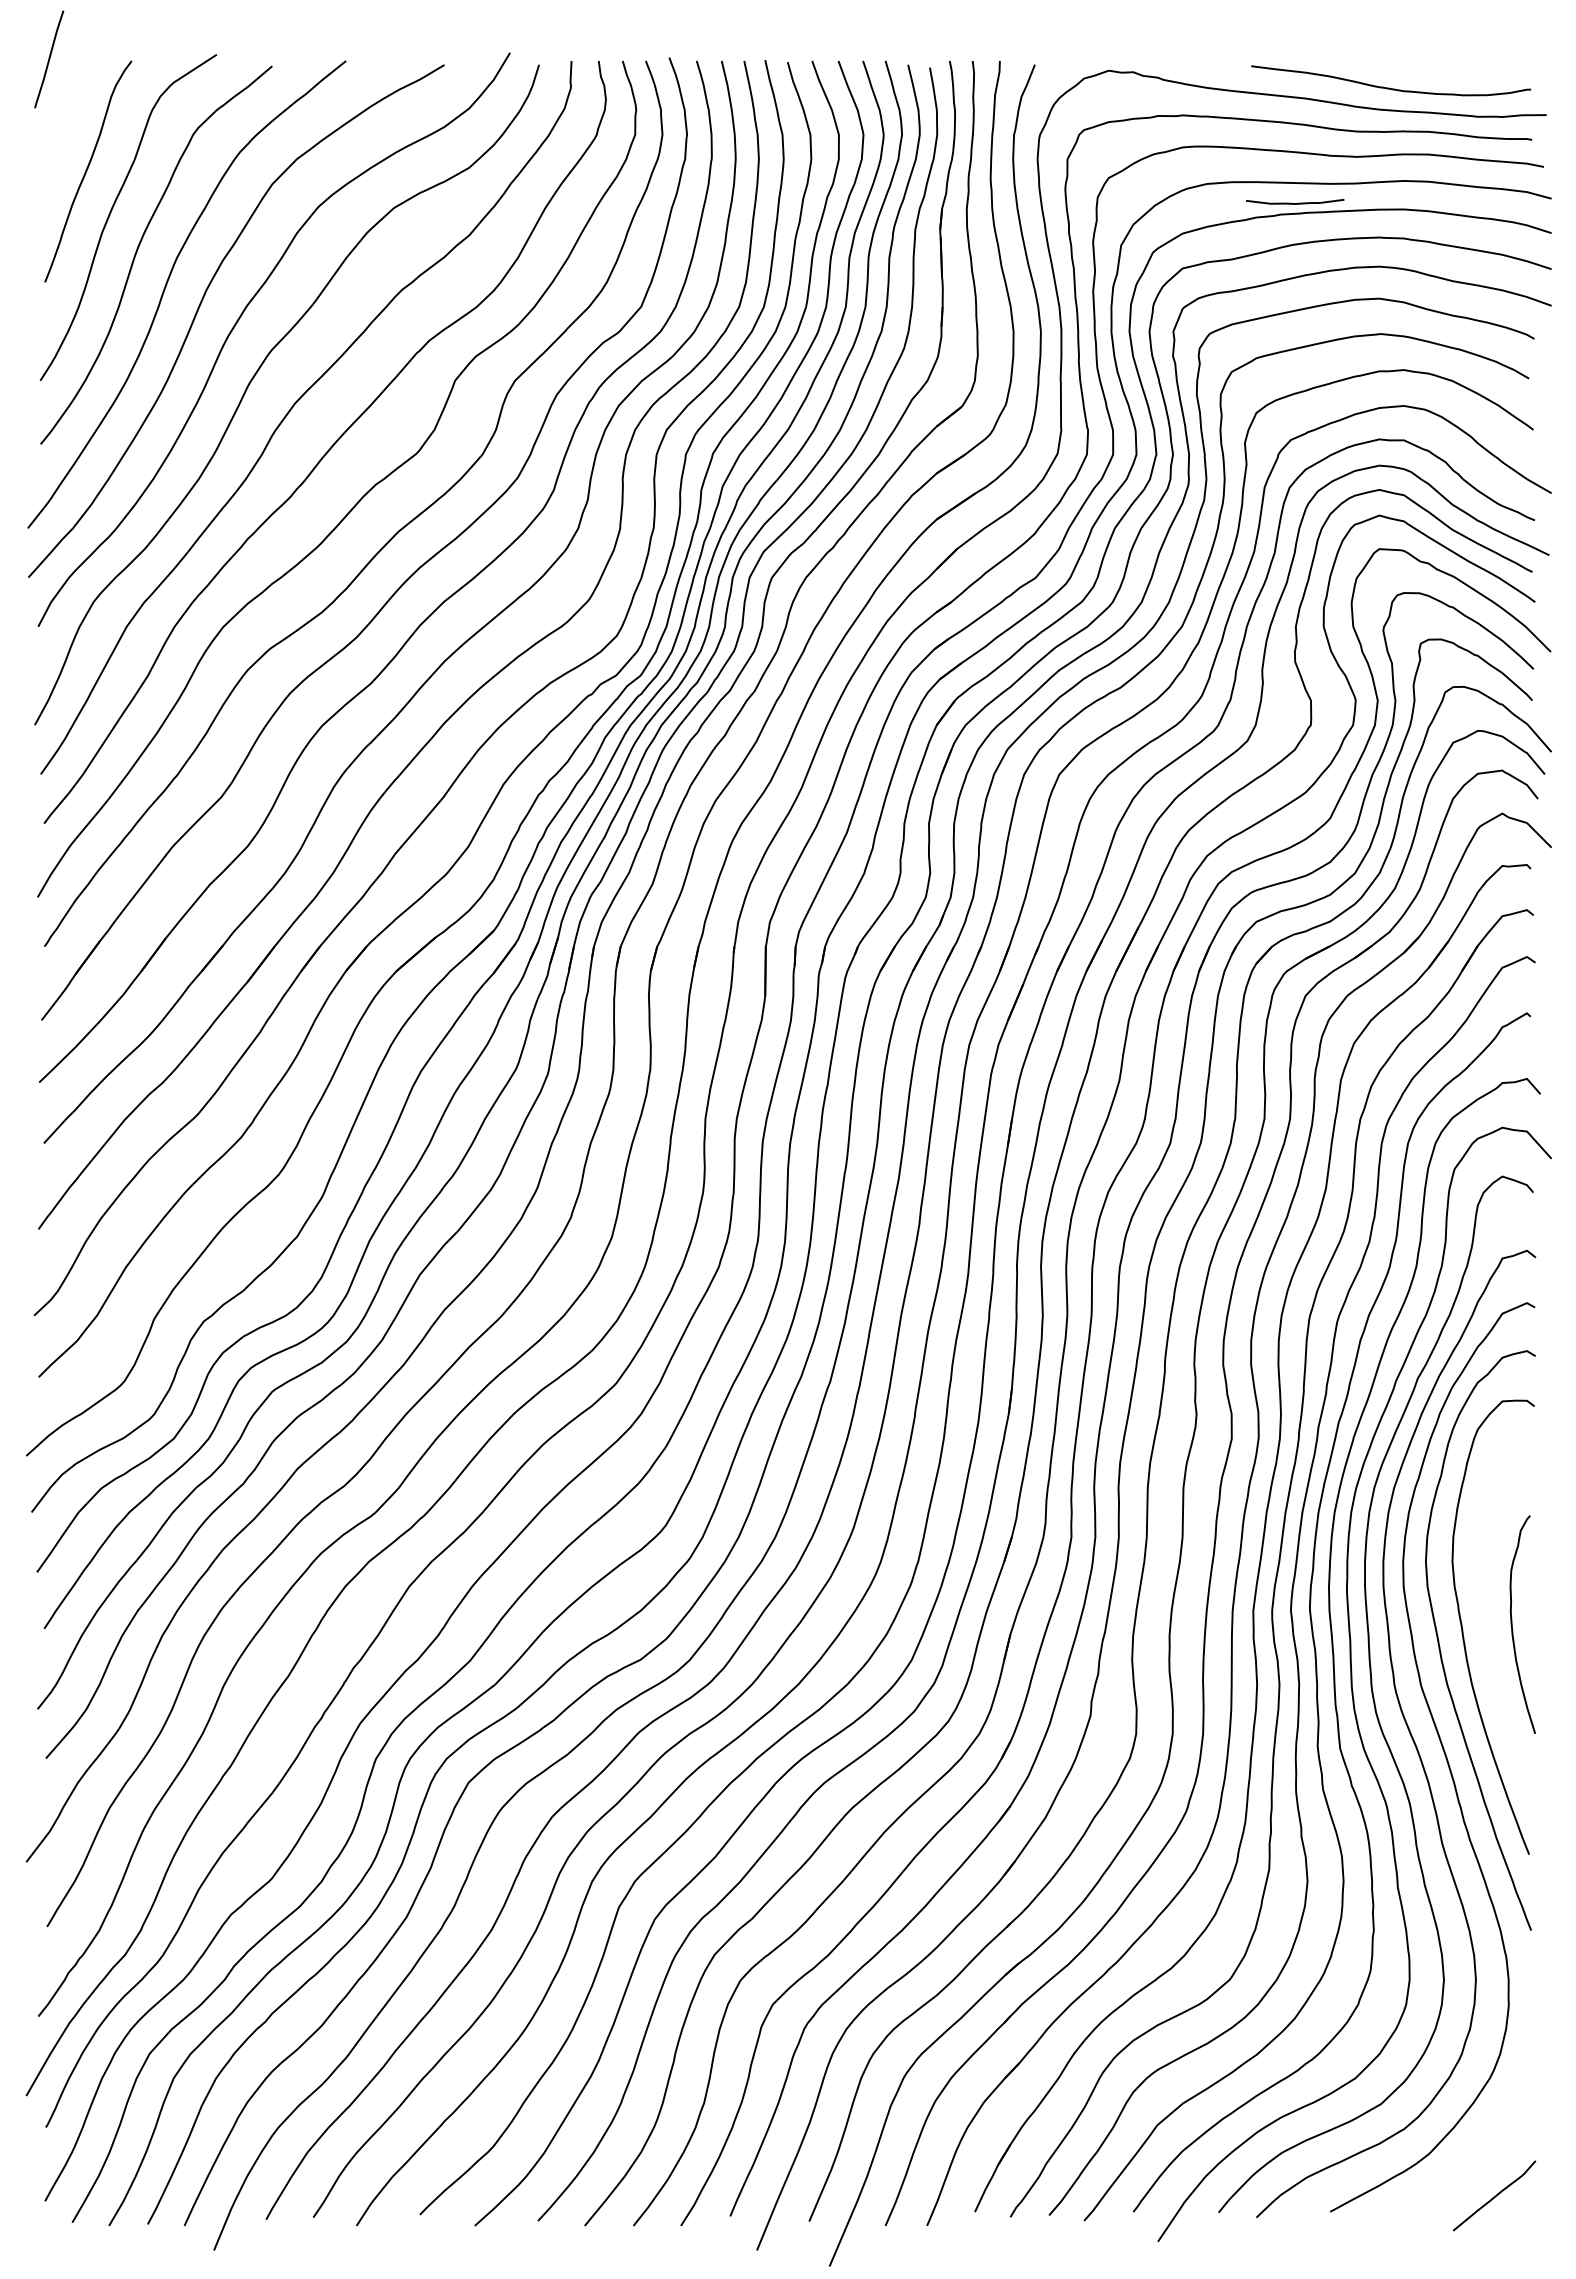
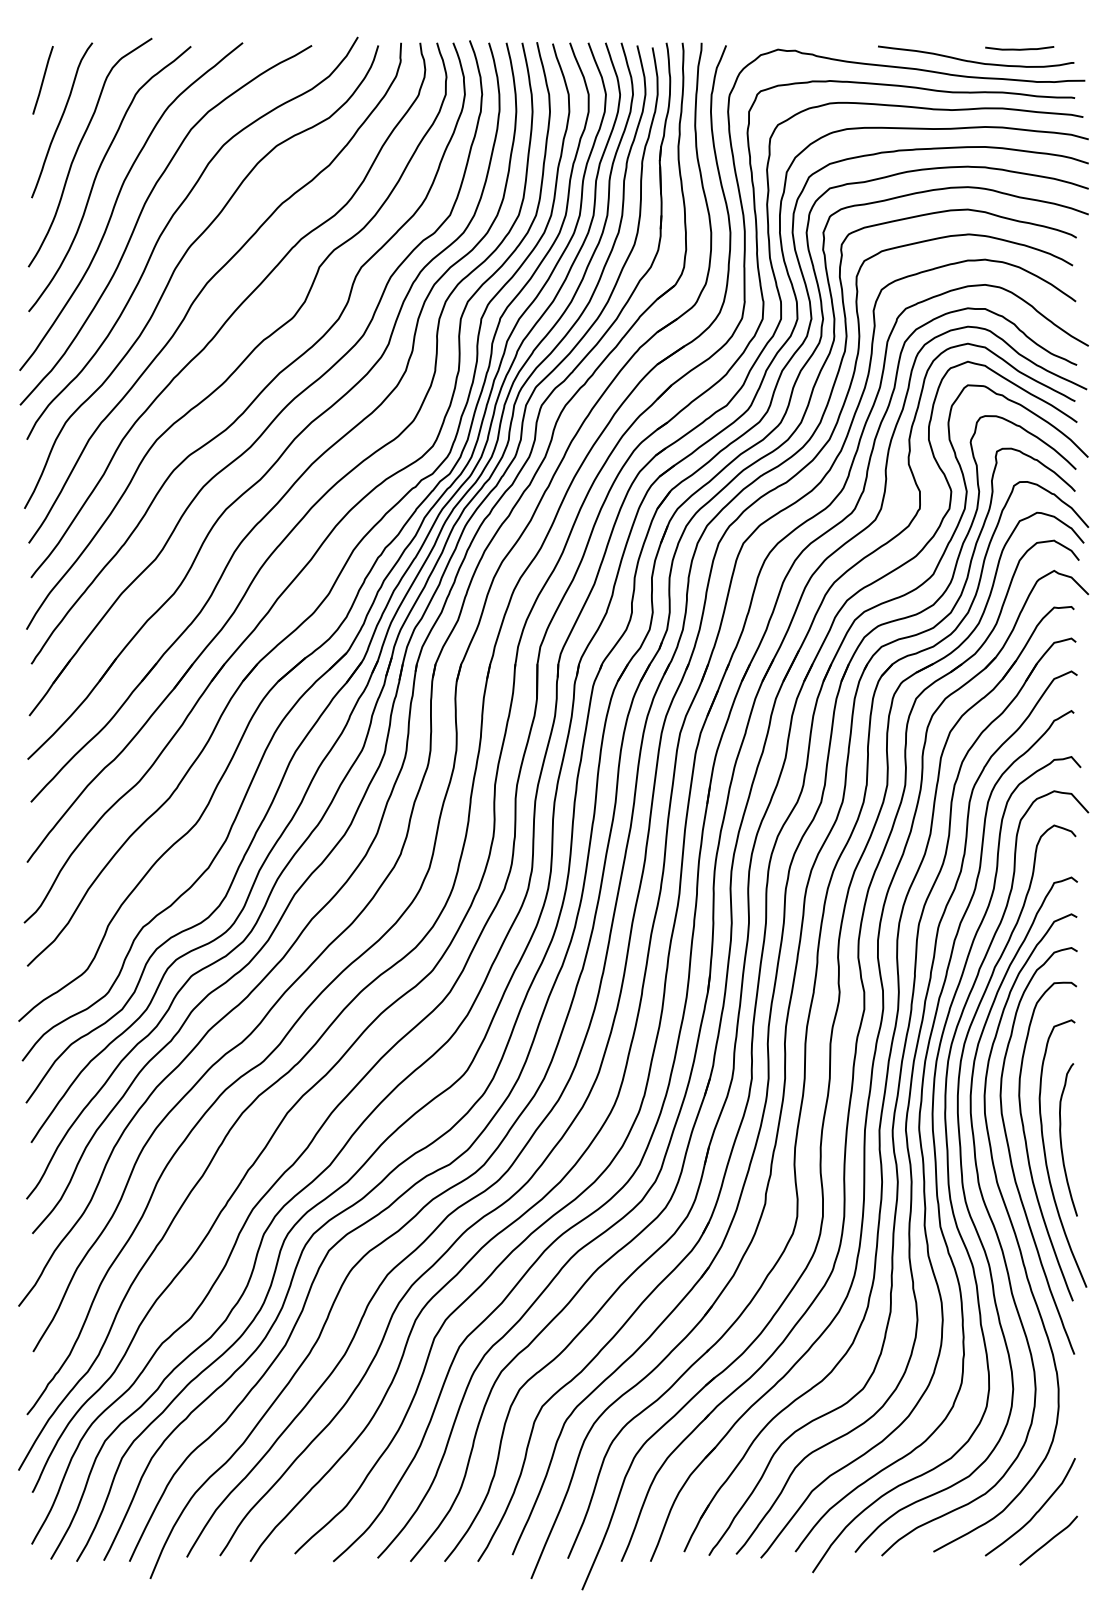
line: (49, 59) -> (43, 80), moved
curve: (1295, 203) -> (1019, 49), moved
curve: (1490, 1645) -> (1045, 1154), added
curve: (1476, 2155) -> (1036, 1512), added

